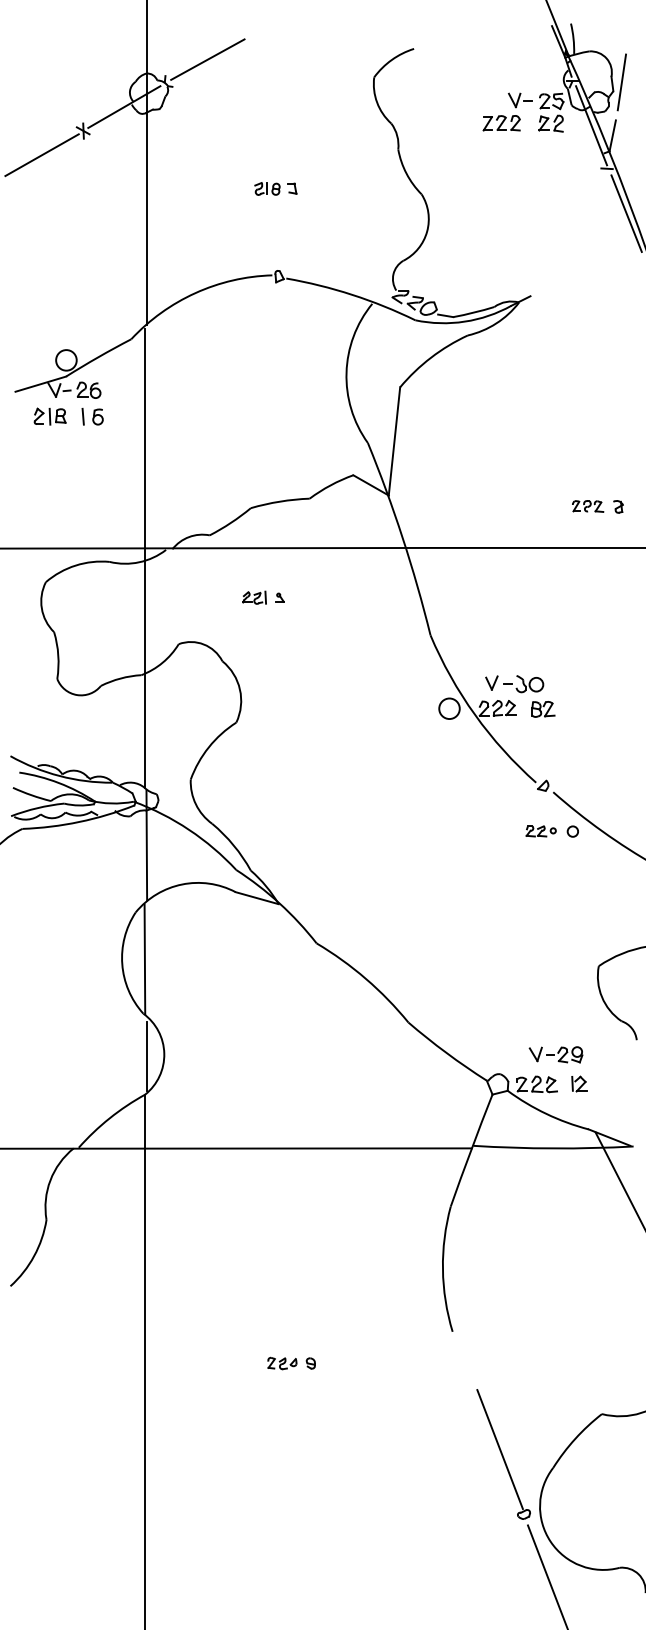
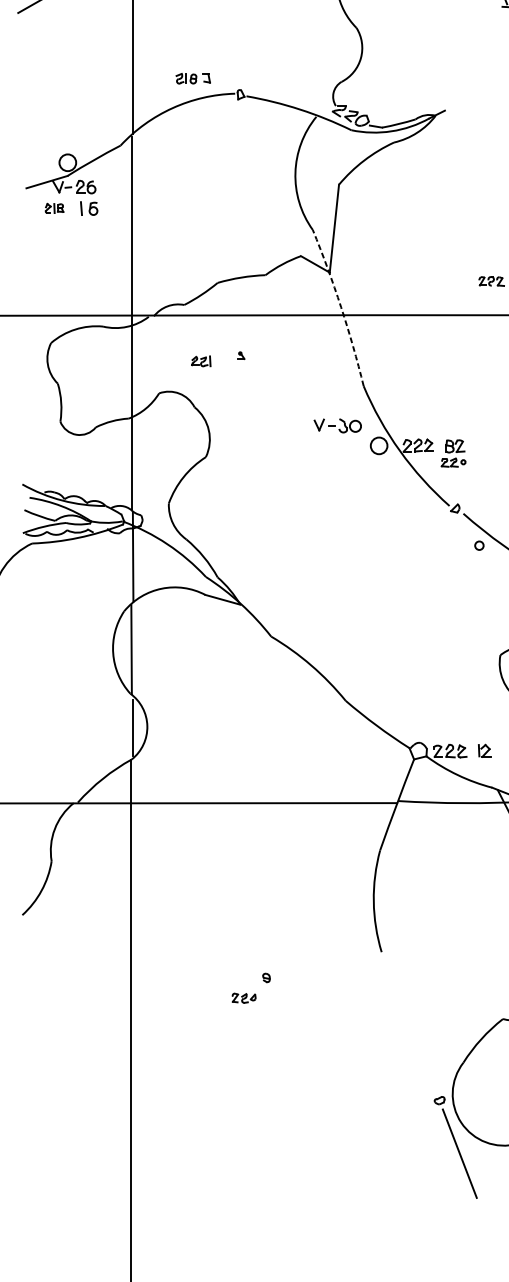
part: (275, 188) -> (193, 78), moved
part: (49, 416) -> (54, 208), size x0.7
arc: (402, 538) -> (340, 307), solid -> dashed
part: (254, 597) -> (201, 361), moved
part: (514, 684) -> (337, 426), moved
part: (540, 831) -> (453, 462), moved
part: (555, 1054) -> (465, 726), removed
part: (282, 1363) -> (244, 998), moved
line: (499, 1449) -> (419, 1047), removed

